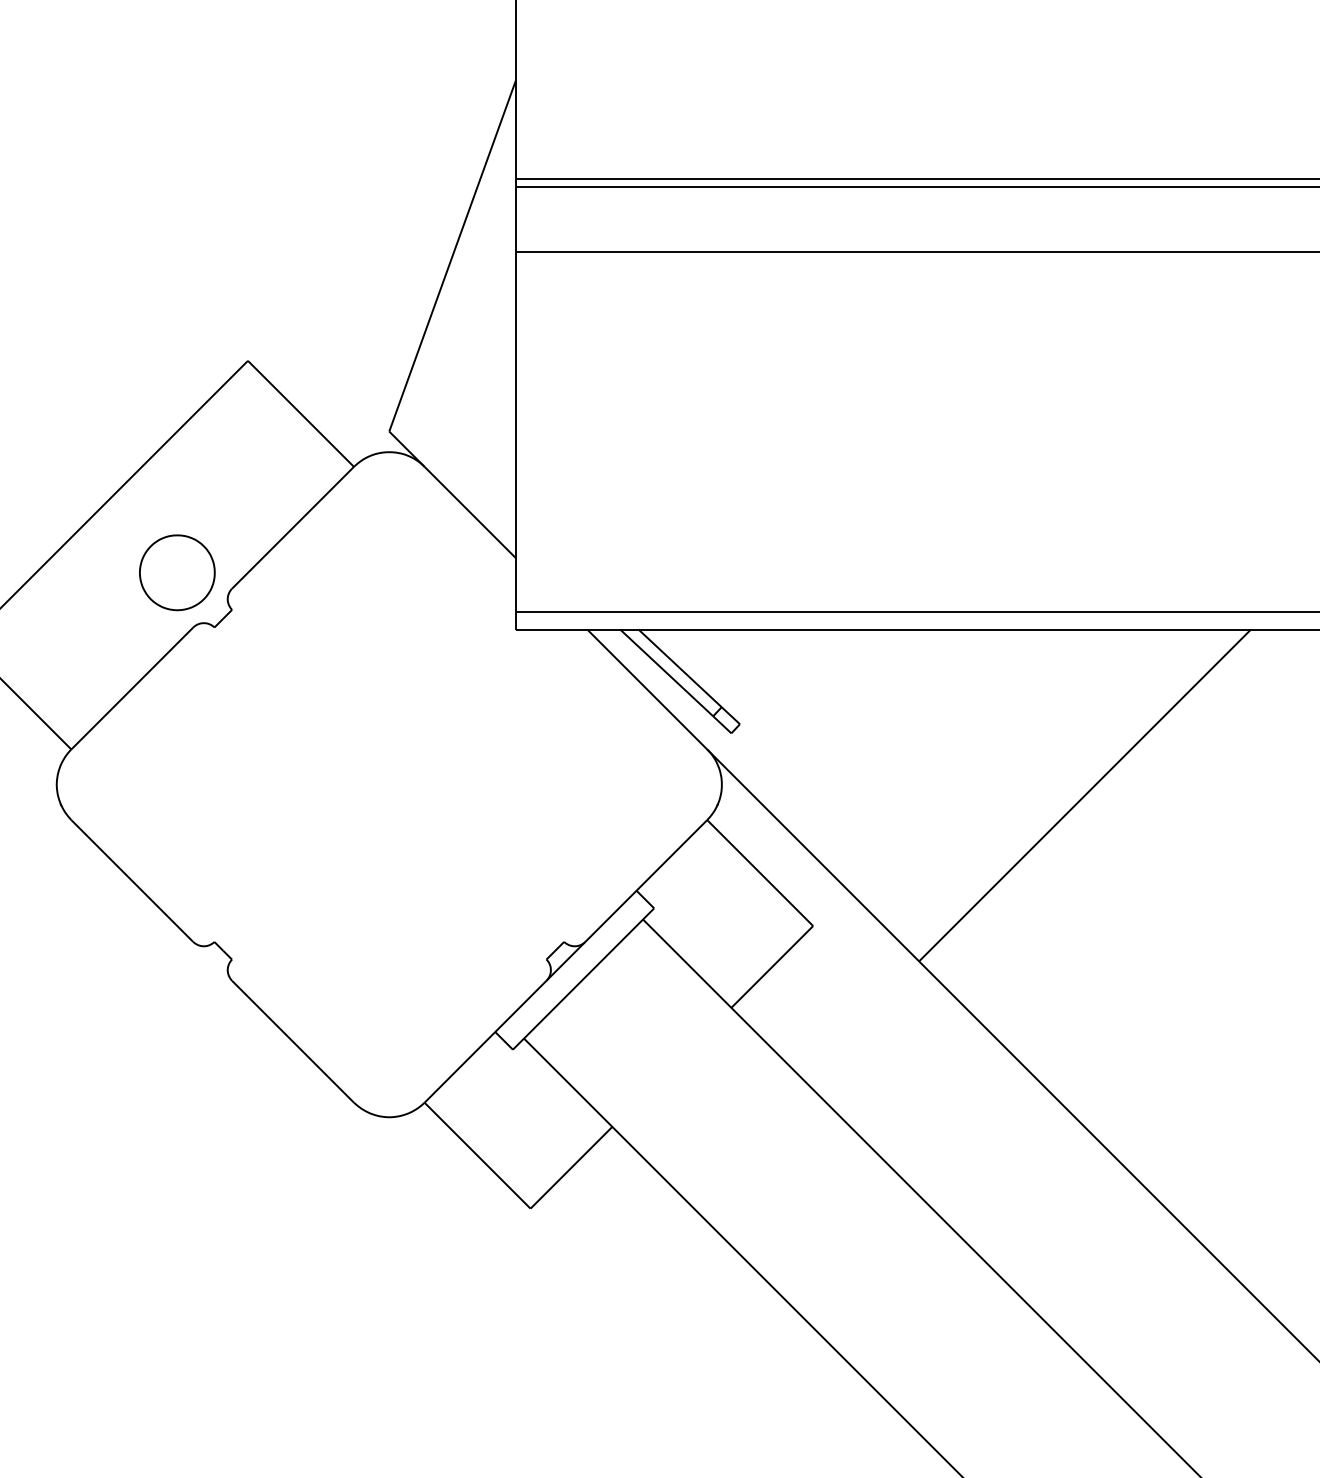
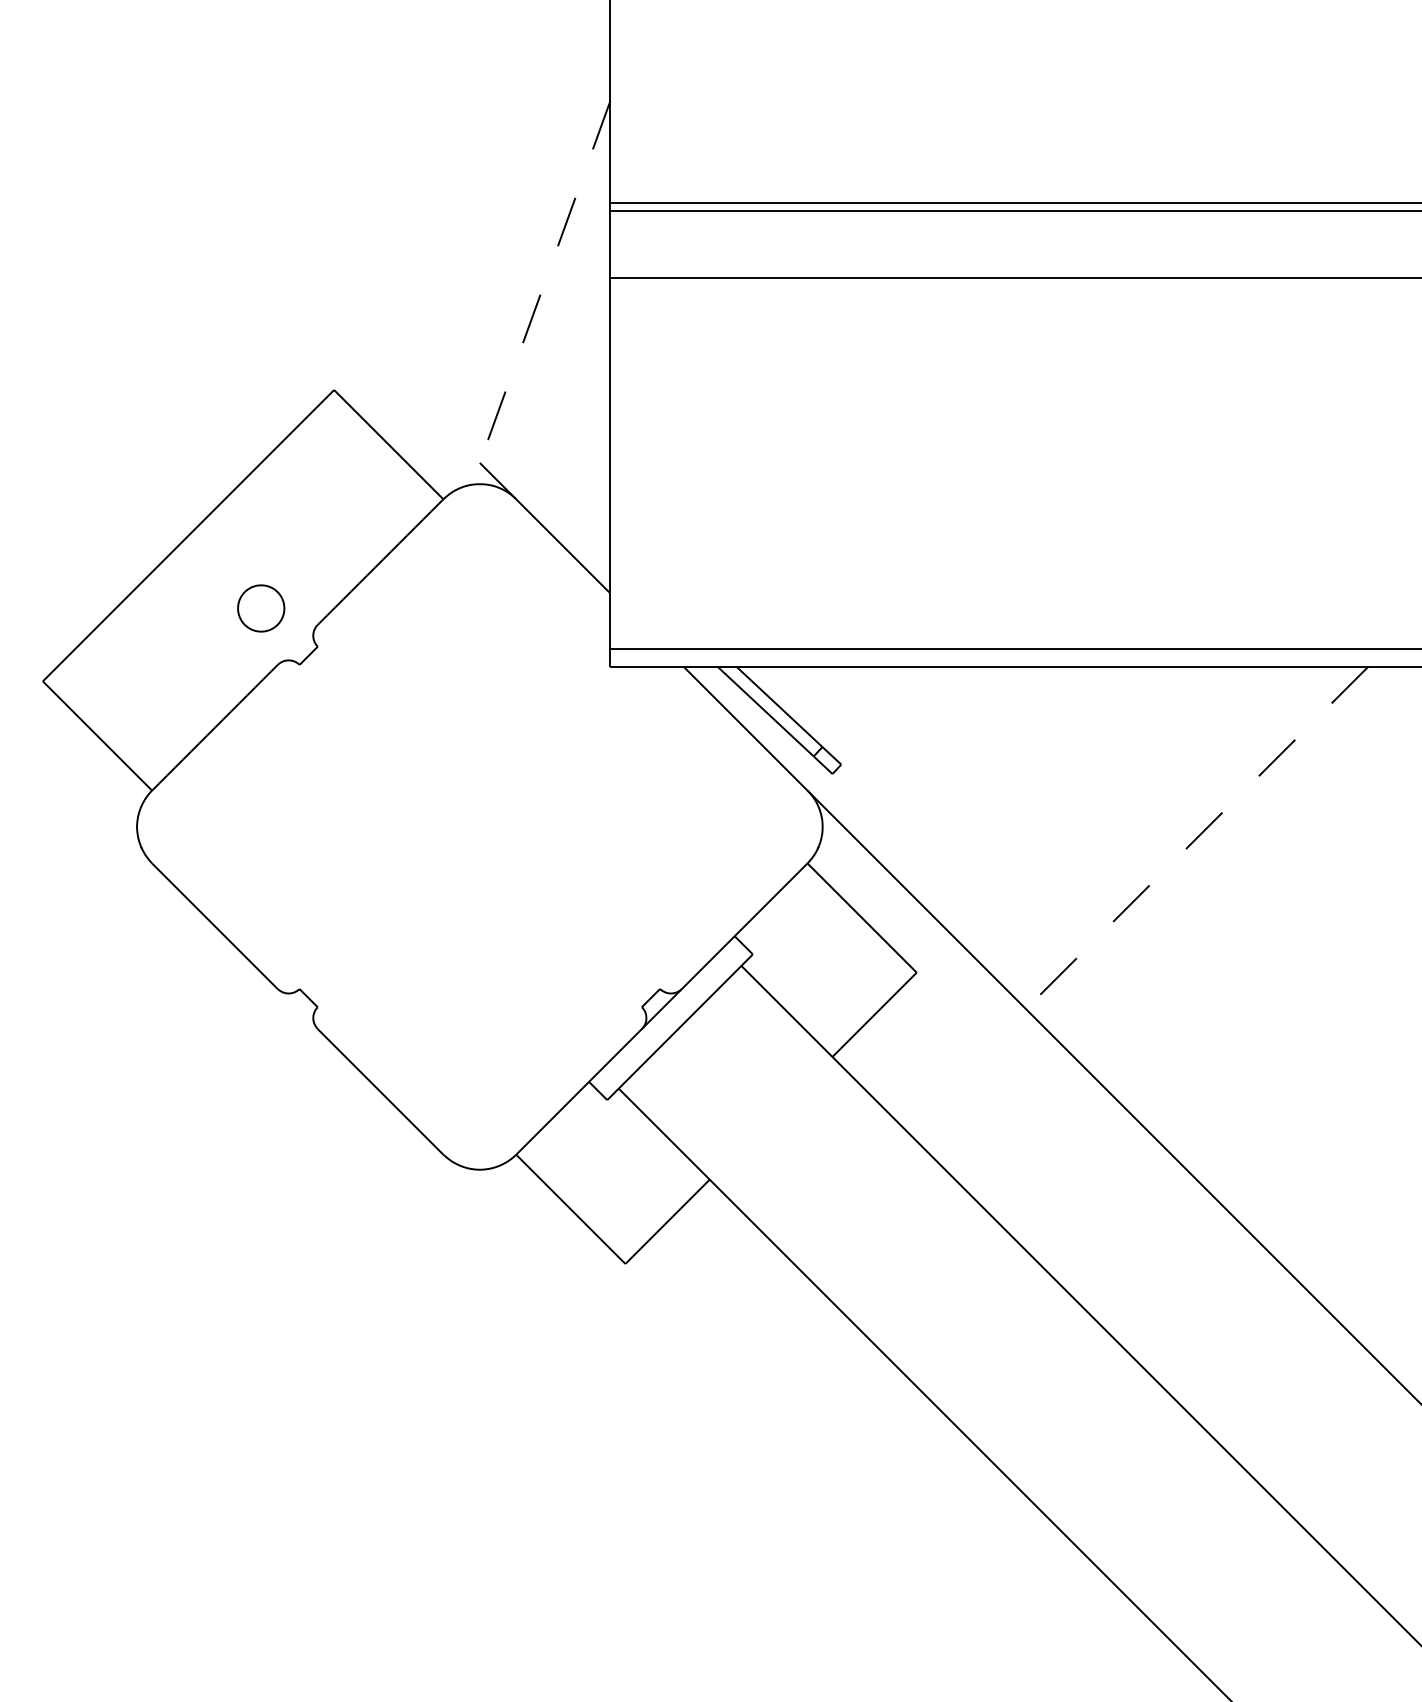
line: (452, 256) -> (544, 282), solid -> dashed
part: (176, 572) -> (260, 608), size x0.6
line: (1085, 795) -> (1197, 838), solid -> dashed

